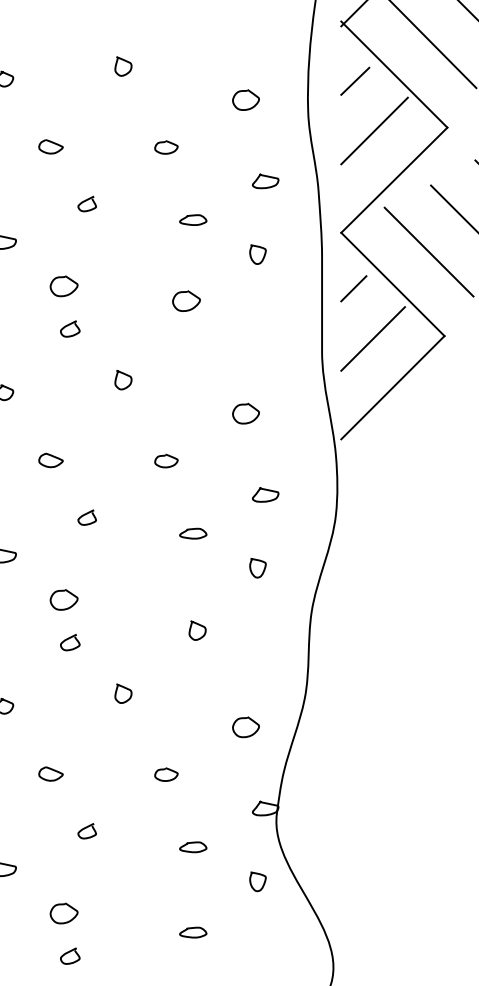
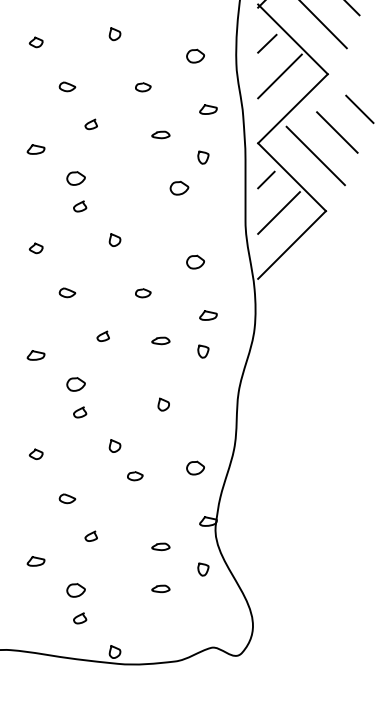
curve: (185, 294) -> (178, 183), moved
curve: (86, 514) -> (102, 334), moved
curve: (262, 569) -> (206, 352), moved
curve: (166, 770) -> (135, 473), moved
curve: (192, 928) -> (160, 586), moved

